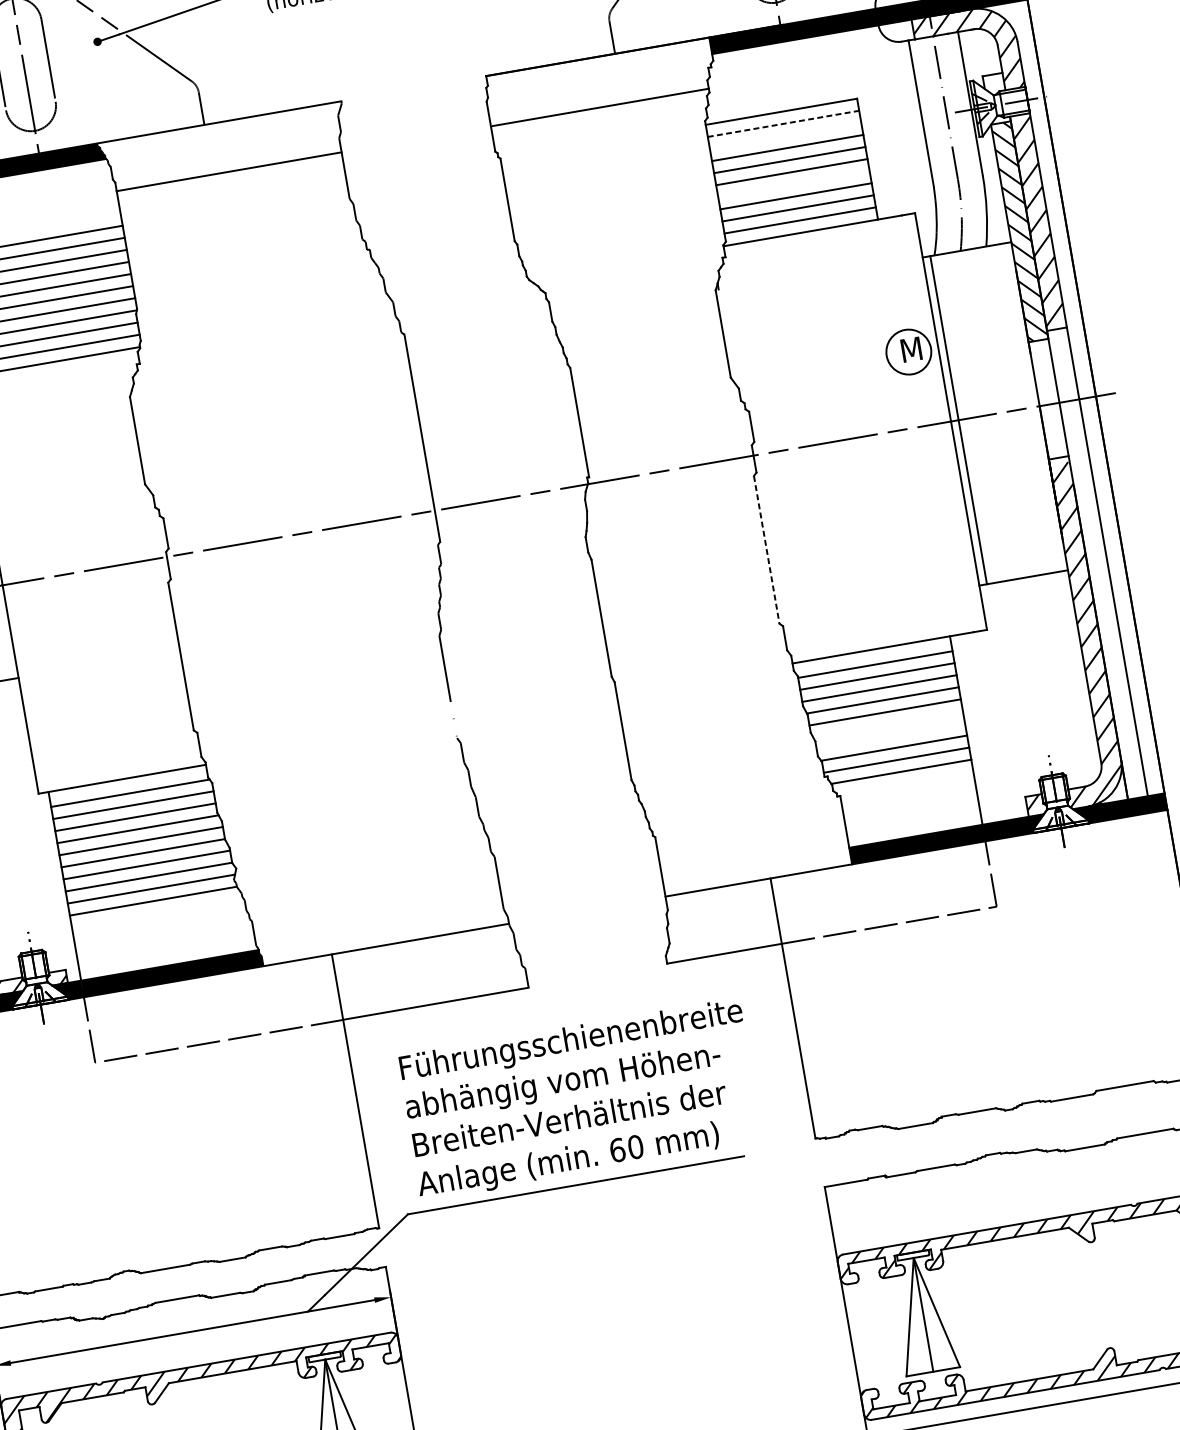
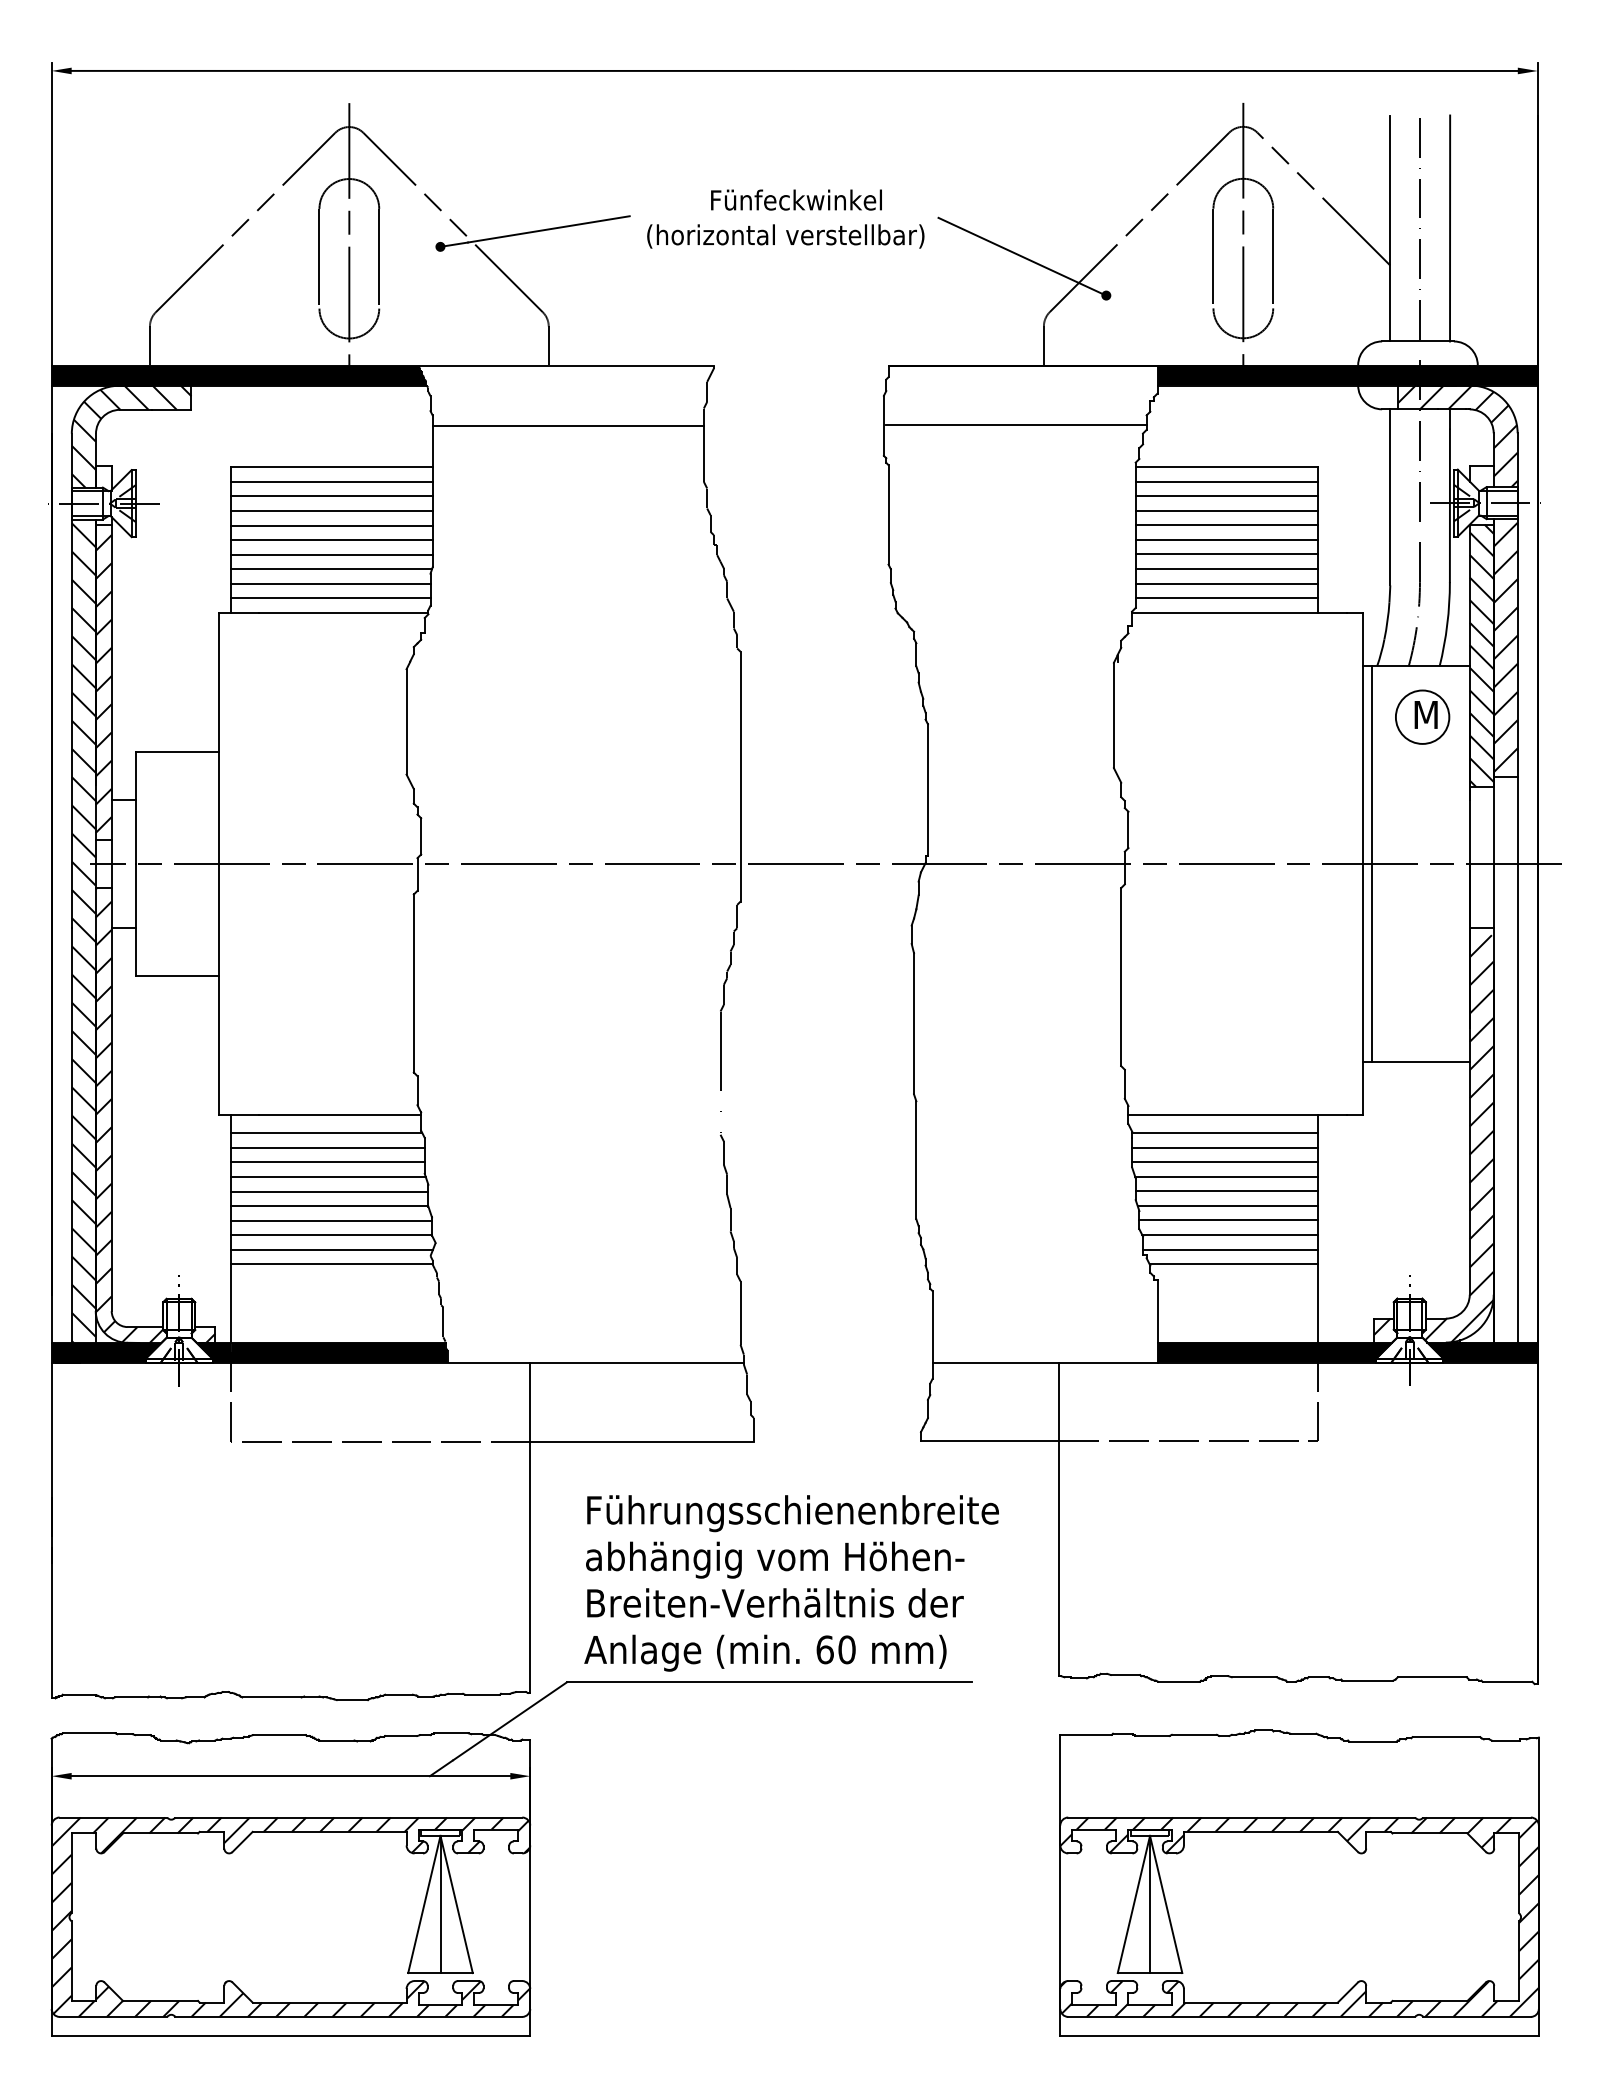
line: (783, 123) -> (1227, 481), dashed -> solid
line: (785, 136) -> (1226, 496), added
line: (793, 184) -> (1226, 554), added
part: (908, 351) -> (1422, 716), moved
line: (767, 550) -> (1121, 977), dashed -> solid
line: (887, 724) -> (1227, 1205), added
line: (890, 736) -> (1228, 1220), added

